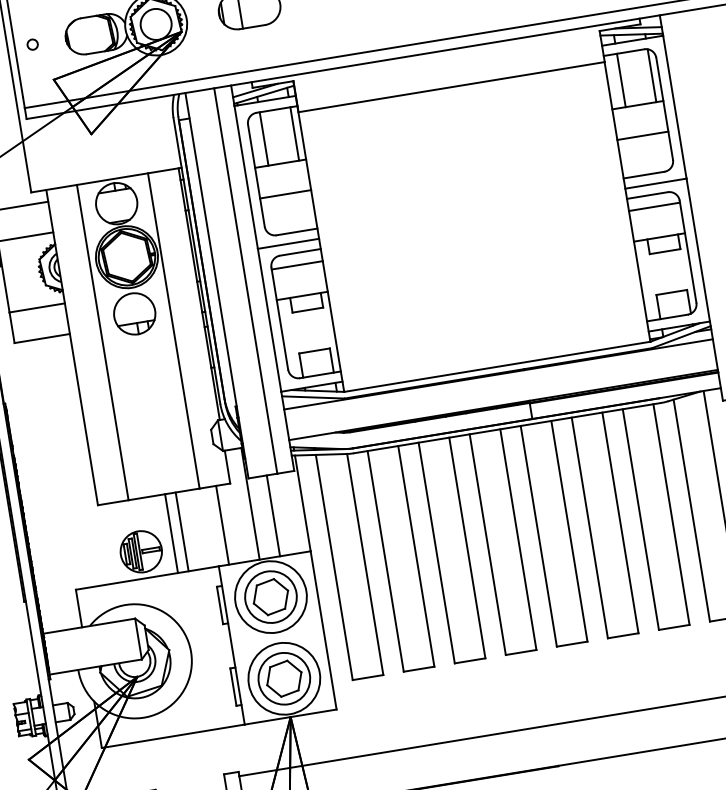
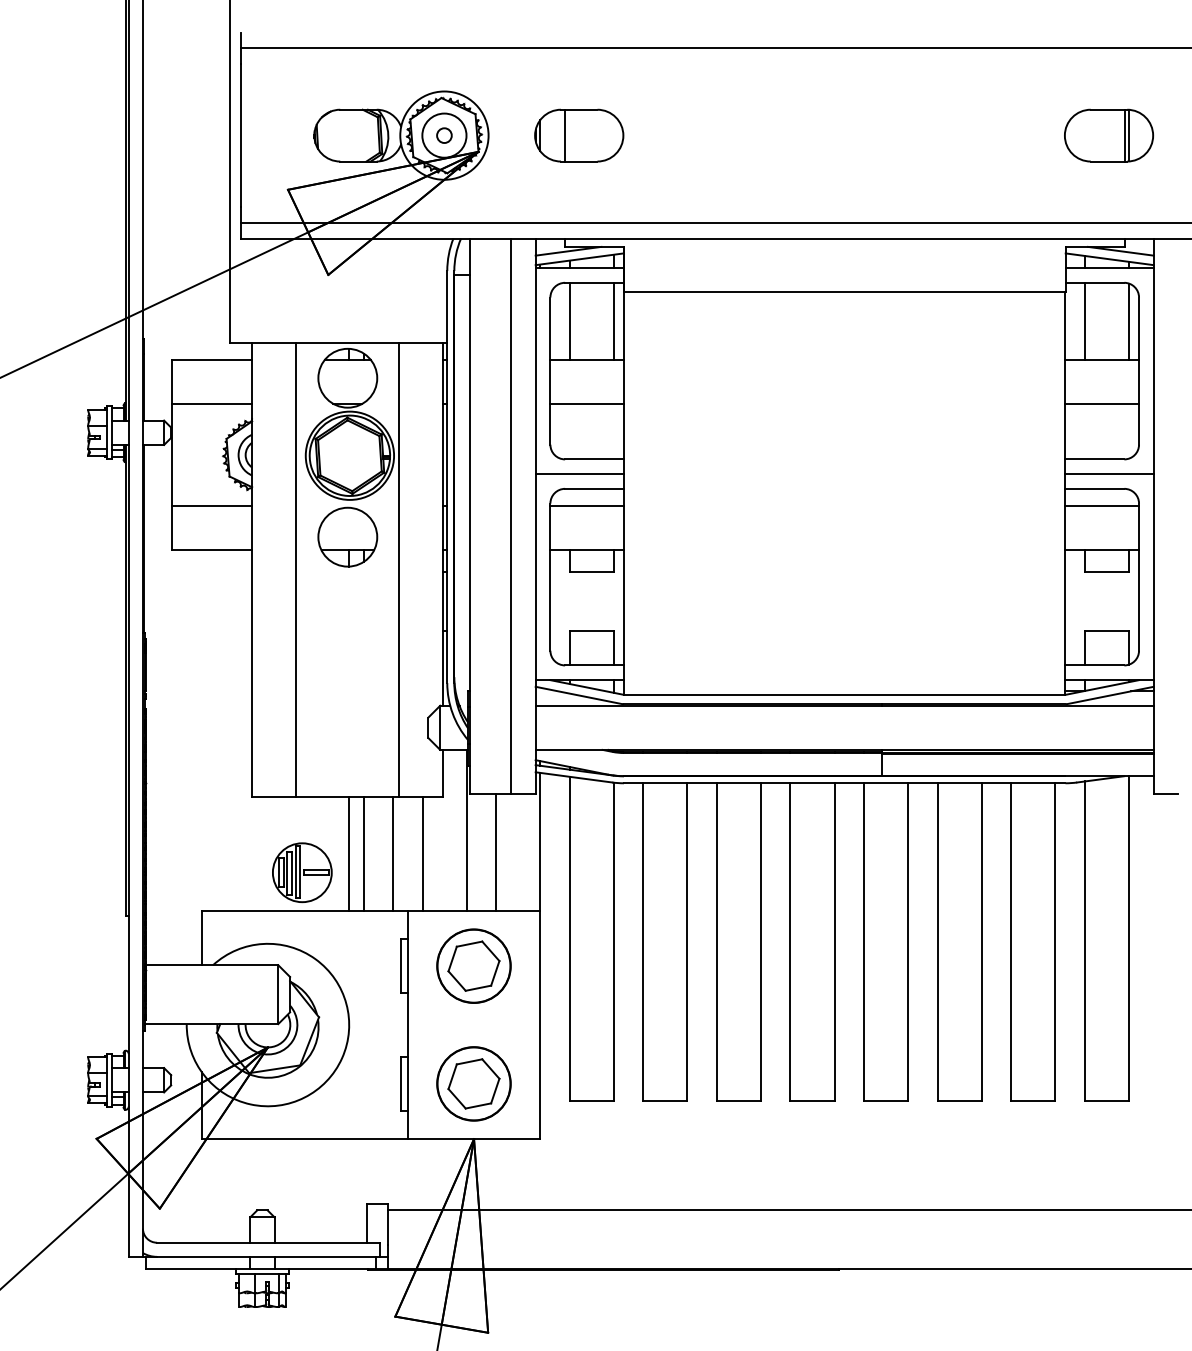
circle: (32, 44) -> (444, 135), moved
line: (202, 528) -> (393, 853), added
circle: (270, 596) -> (473, 965), size x0.71
circle: (283, 678) -> (473, 1083), size x0.71

